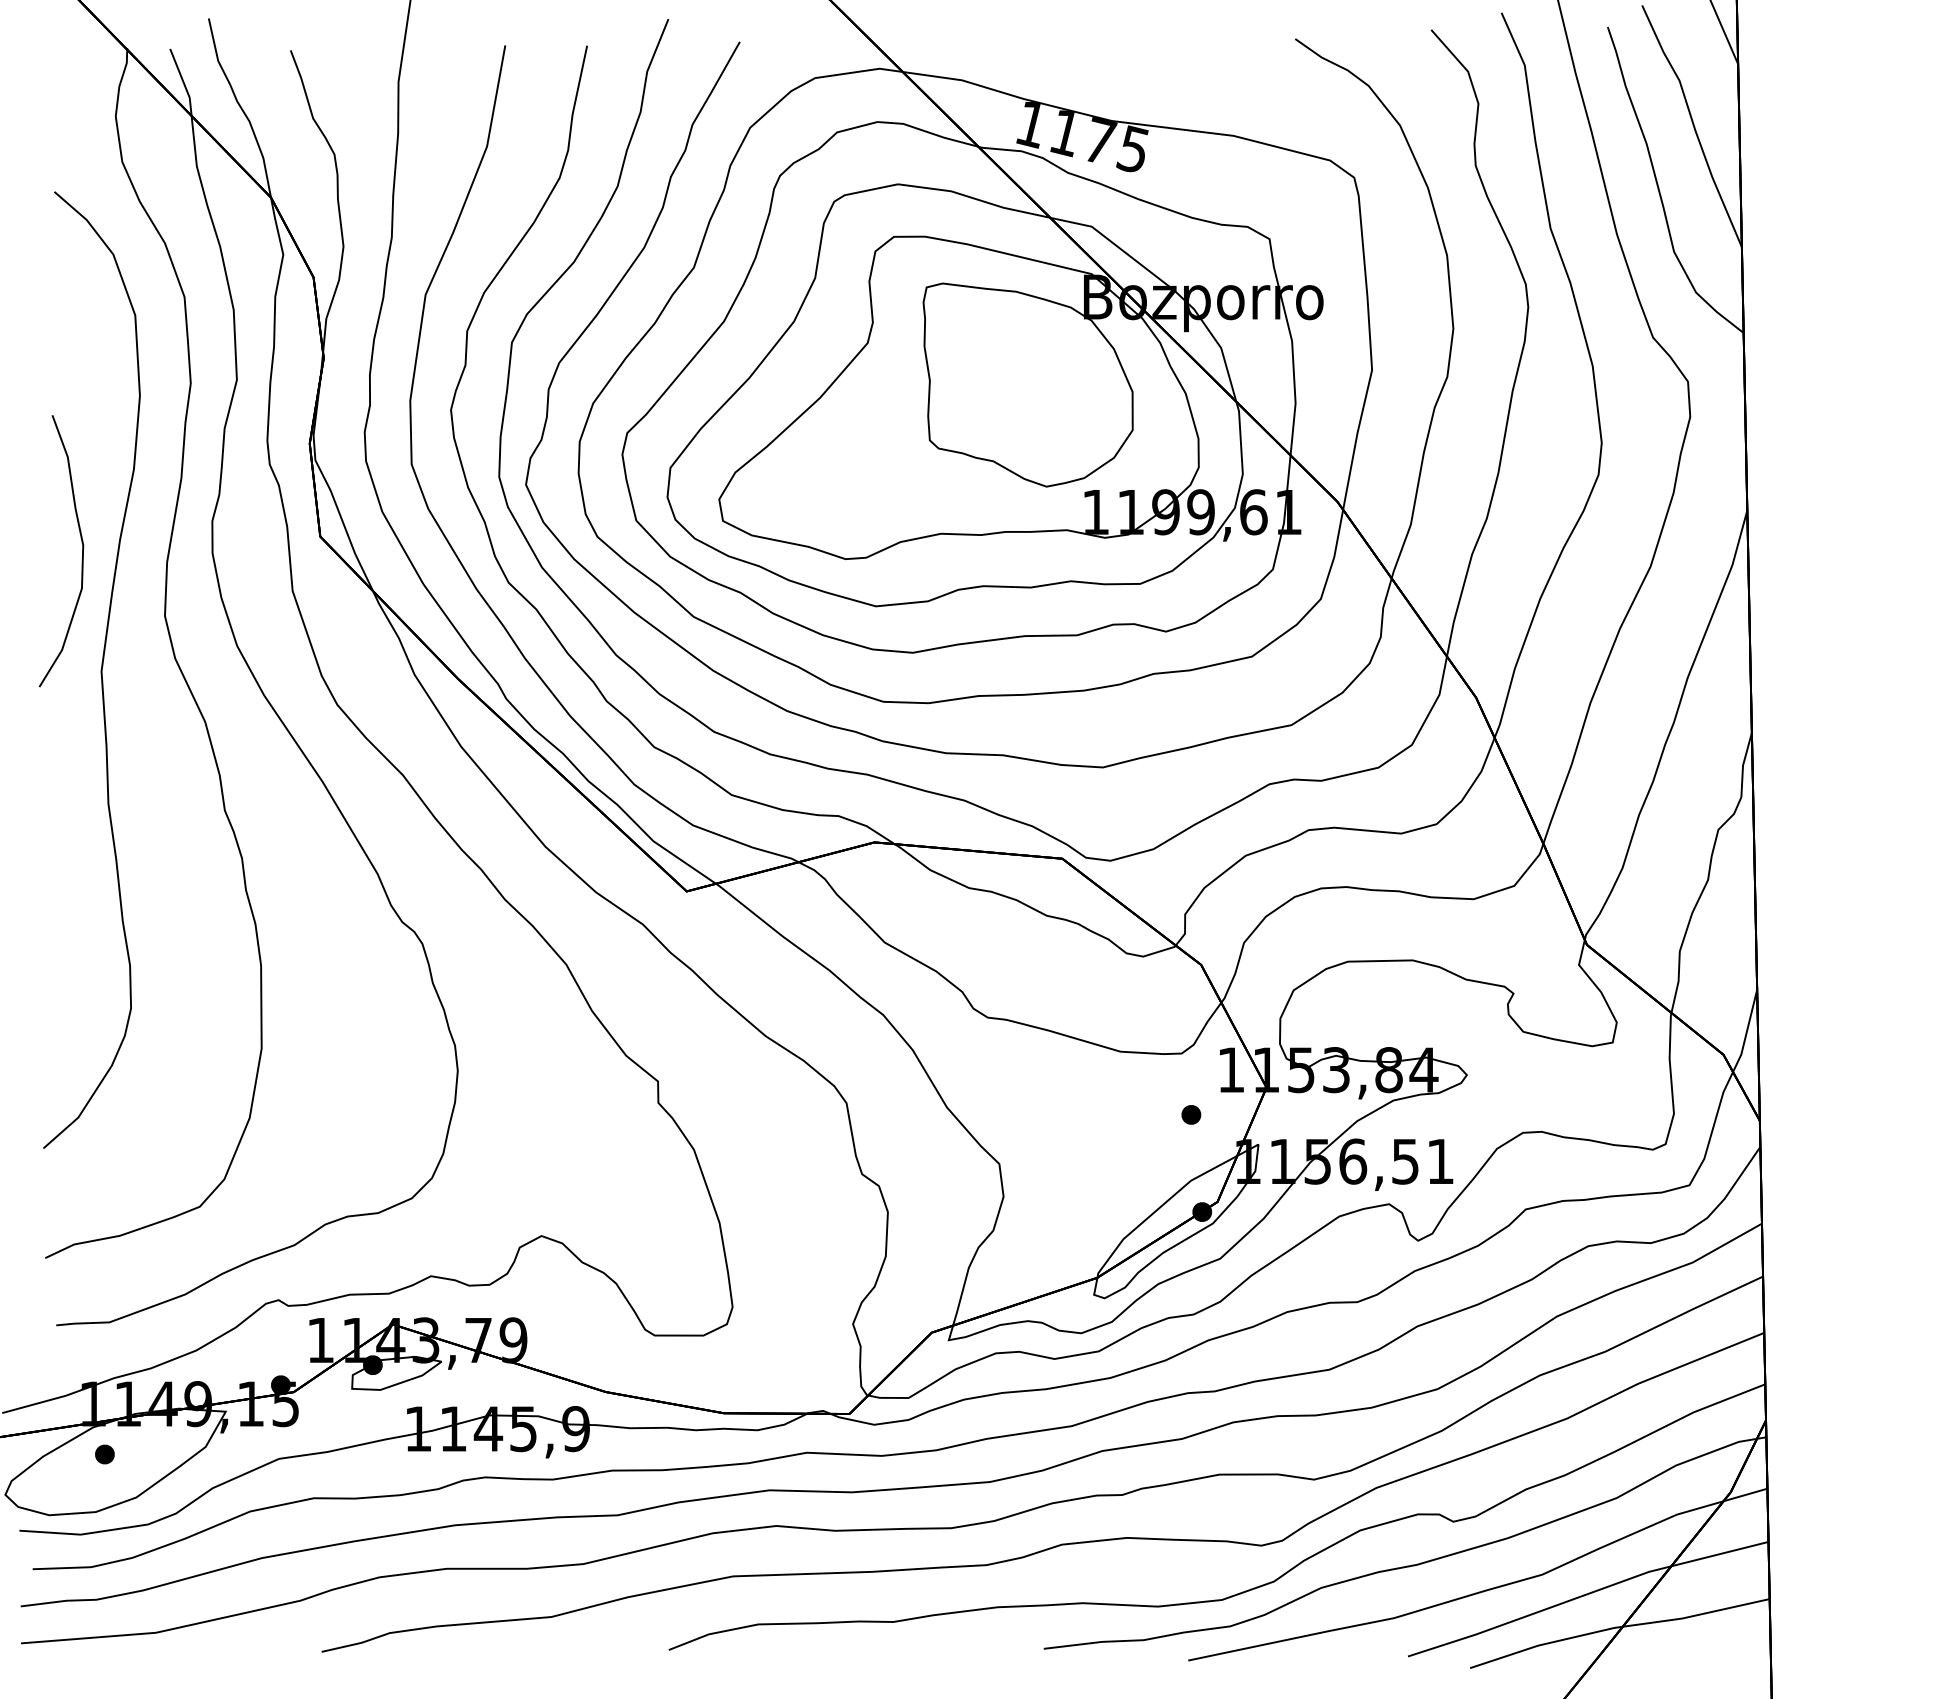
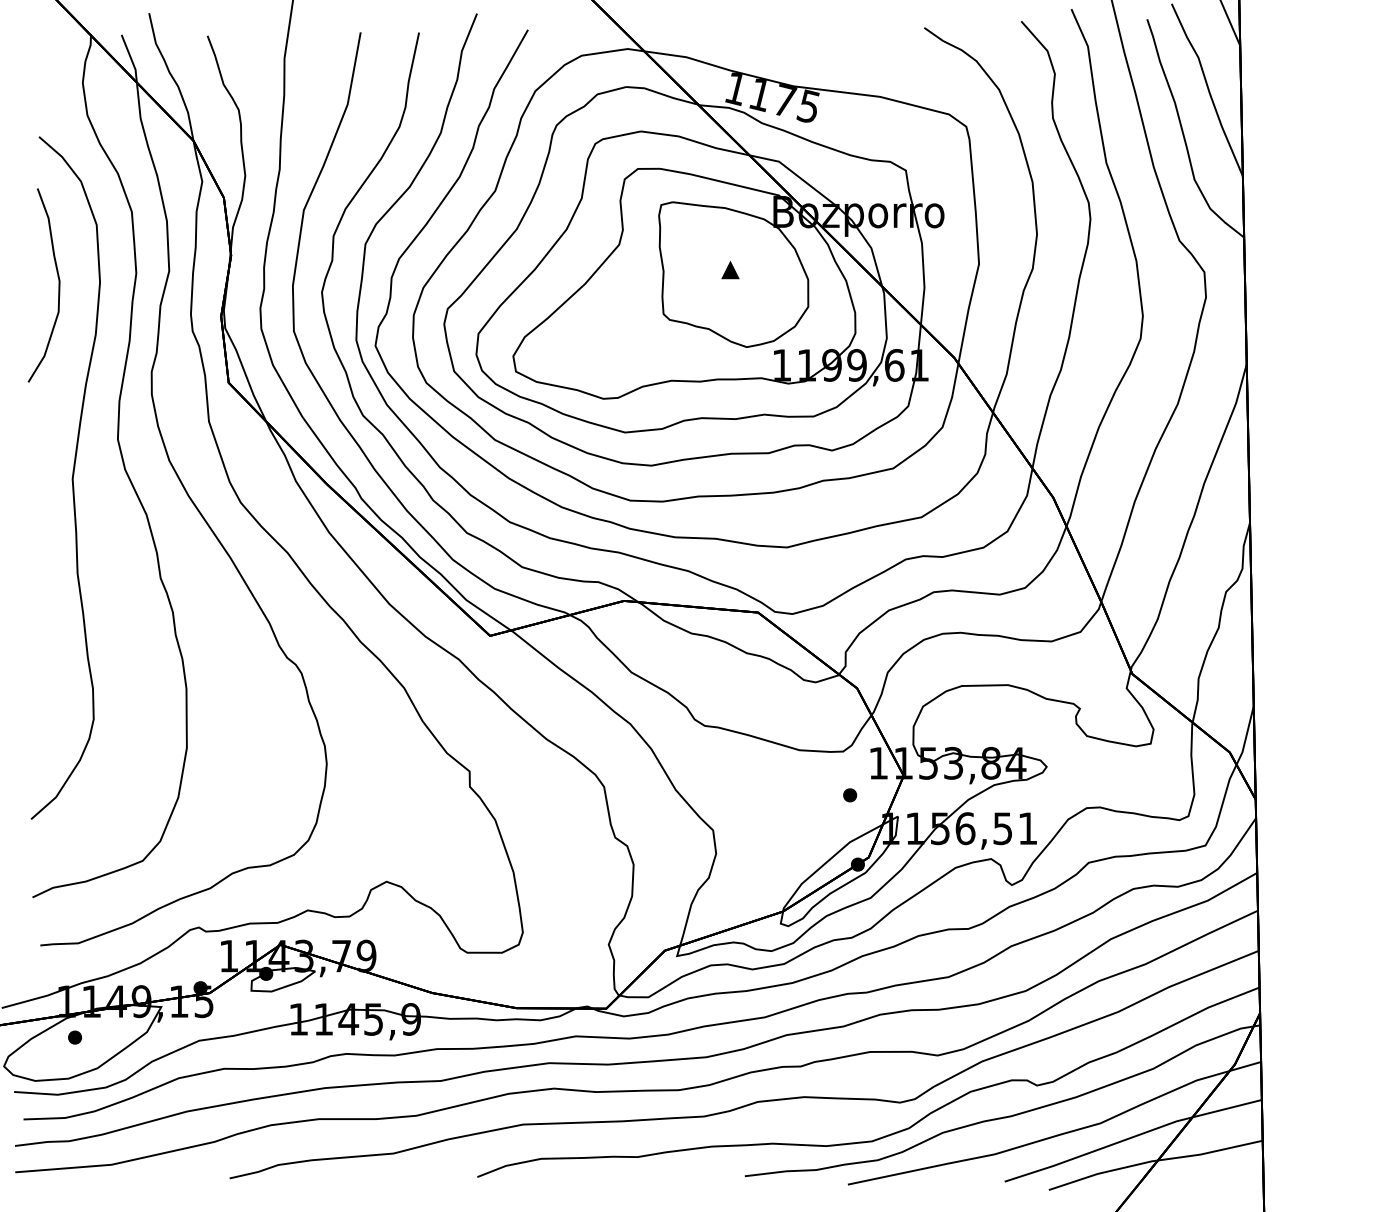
part: (1023, 378) -> (730, 269), added
curve: (82, 551) -> (59, 285), moved

